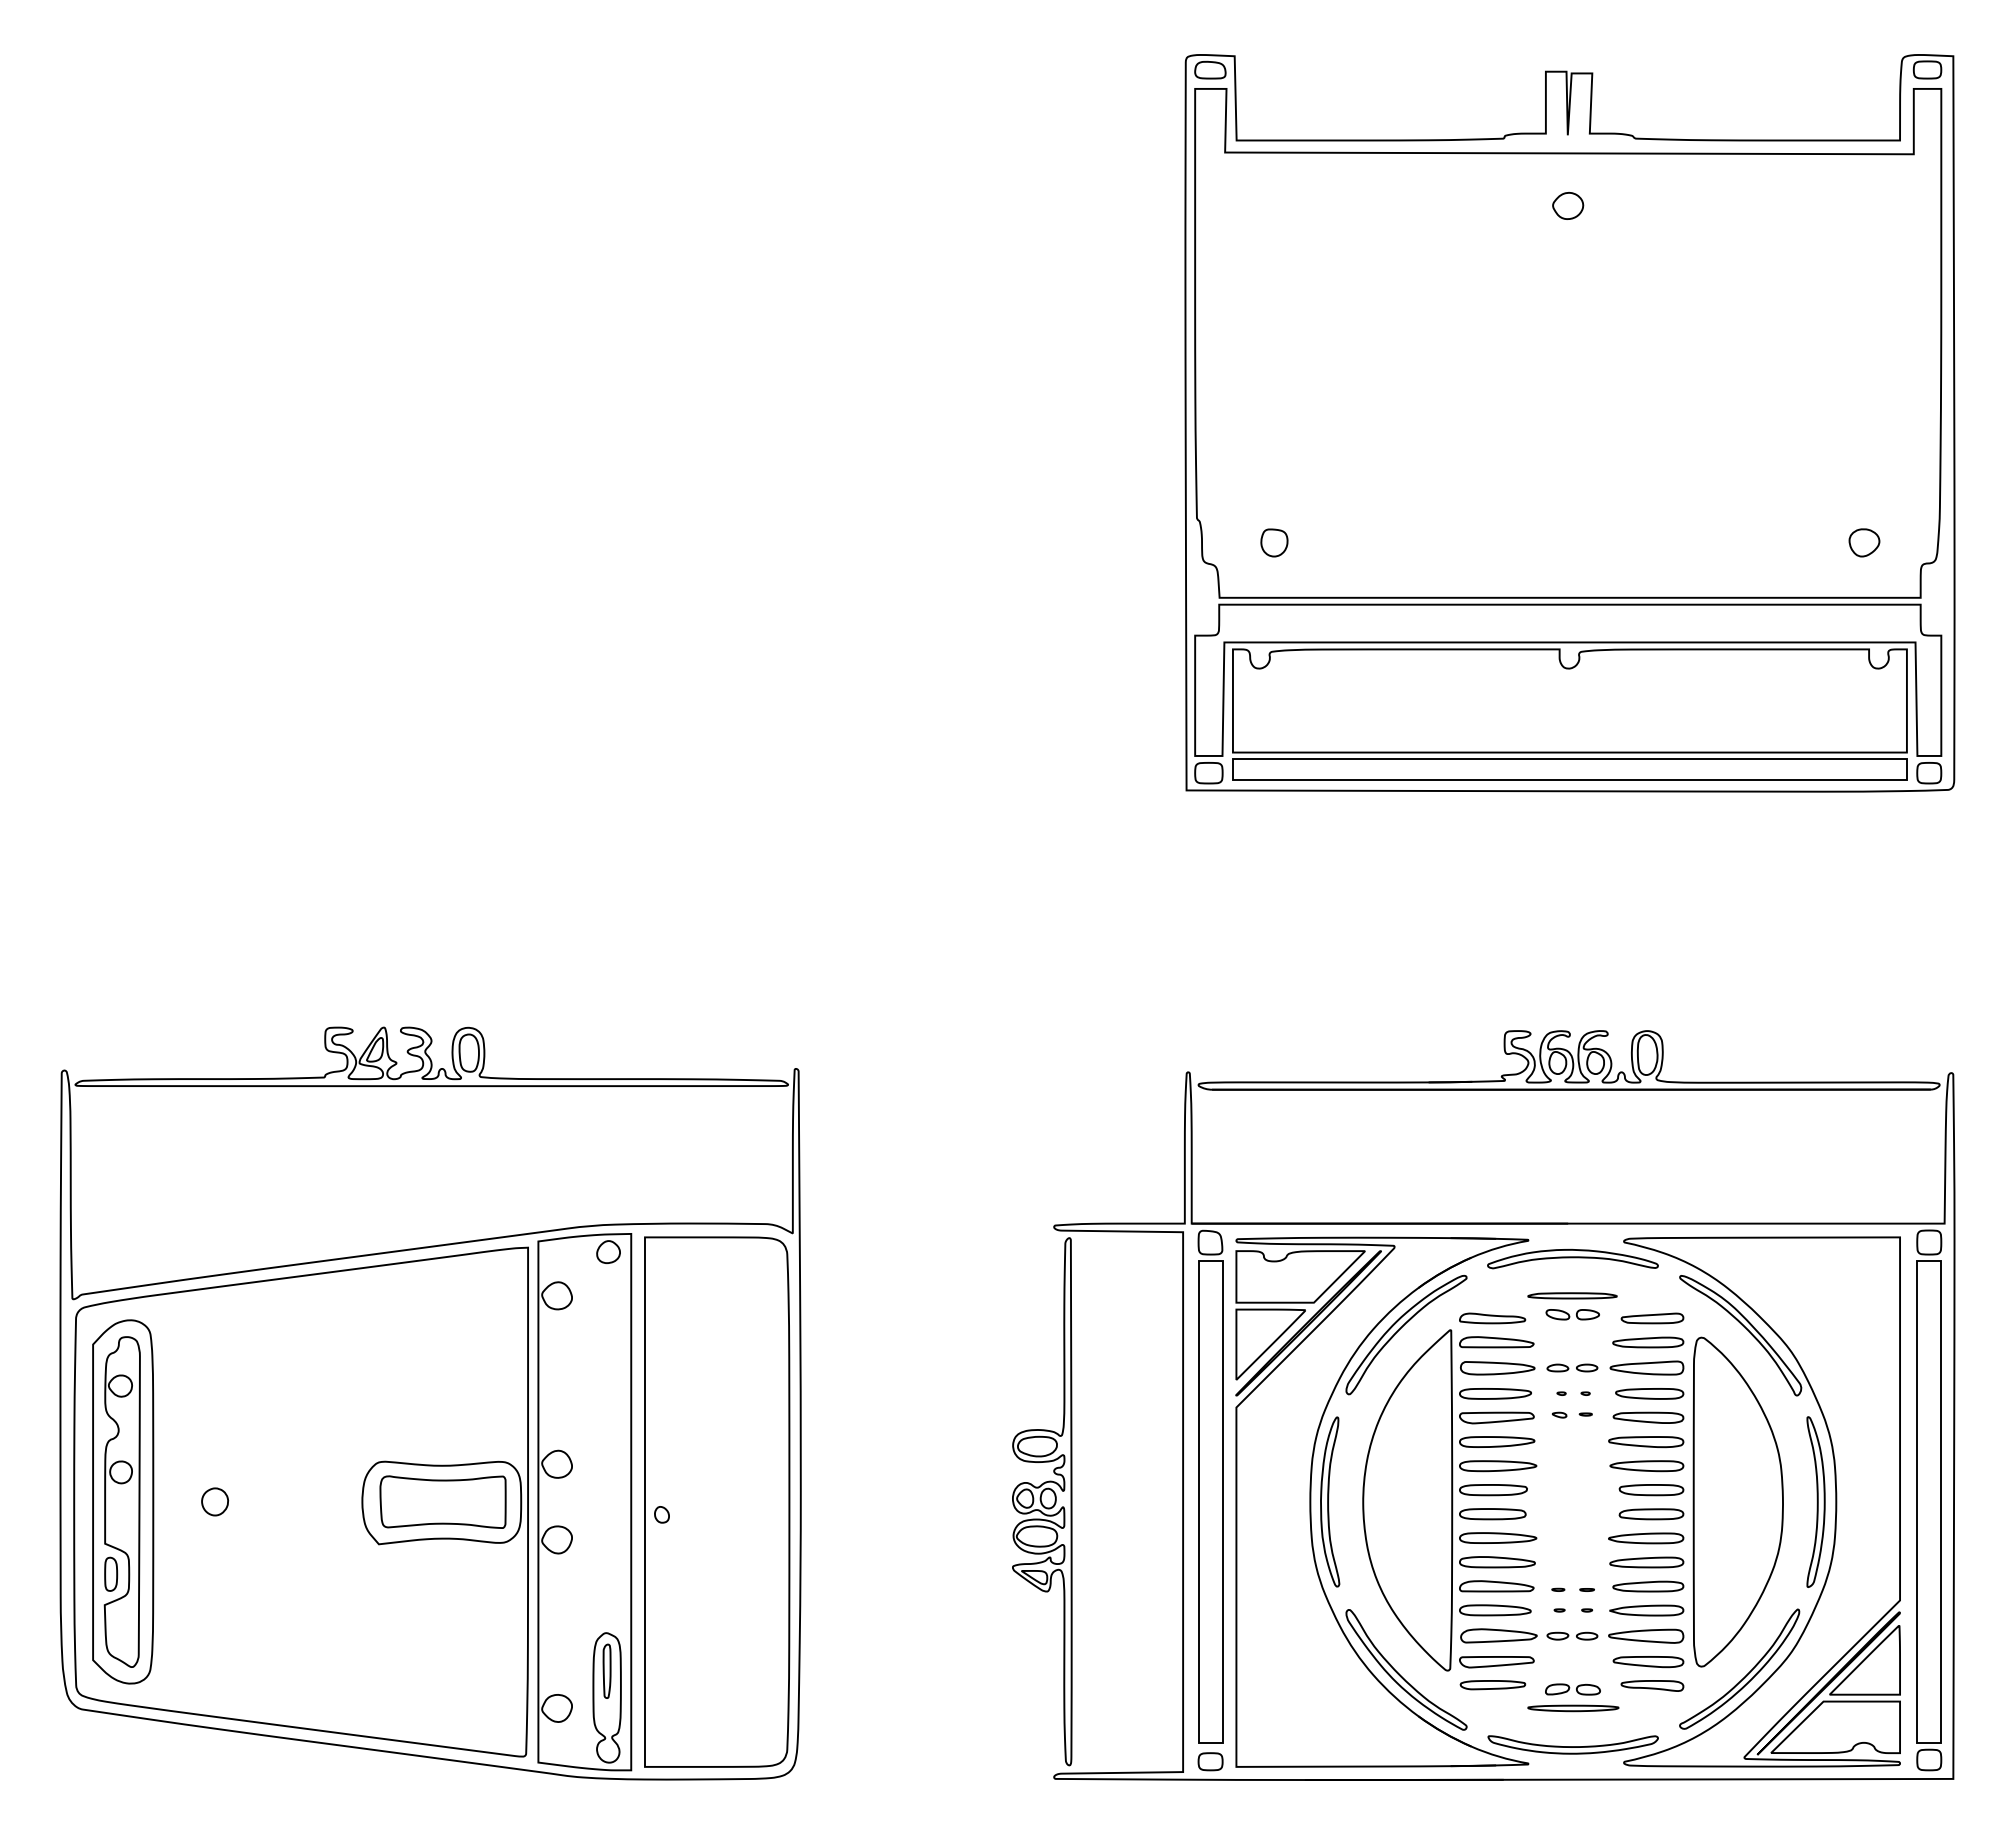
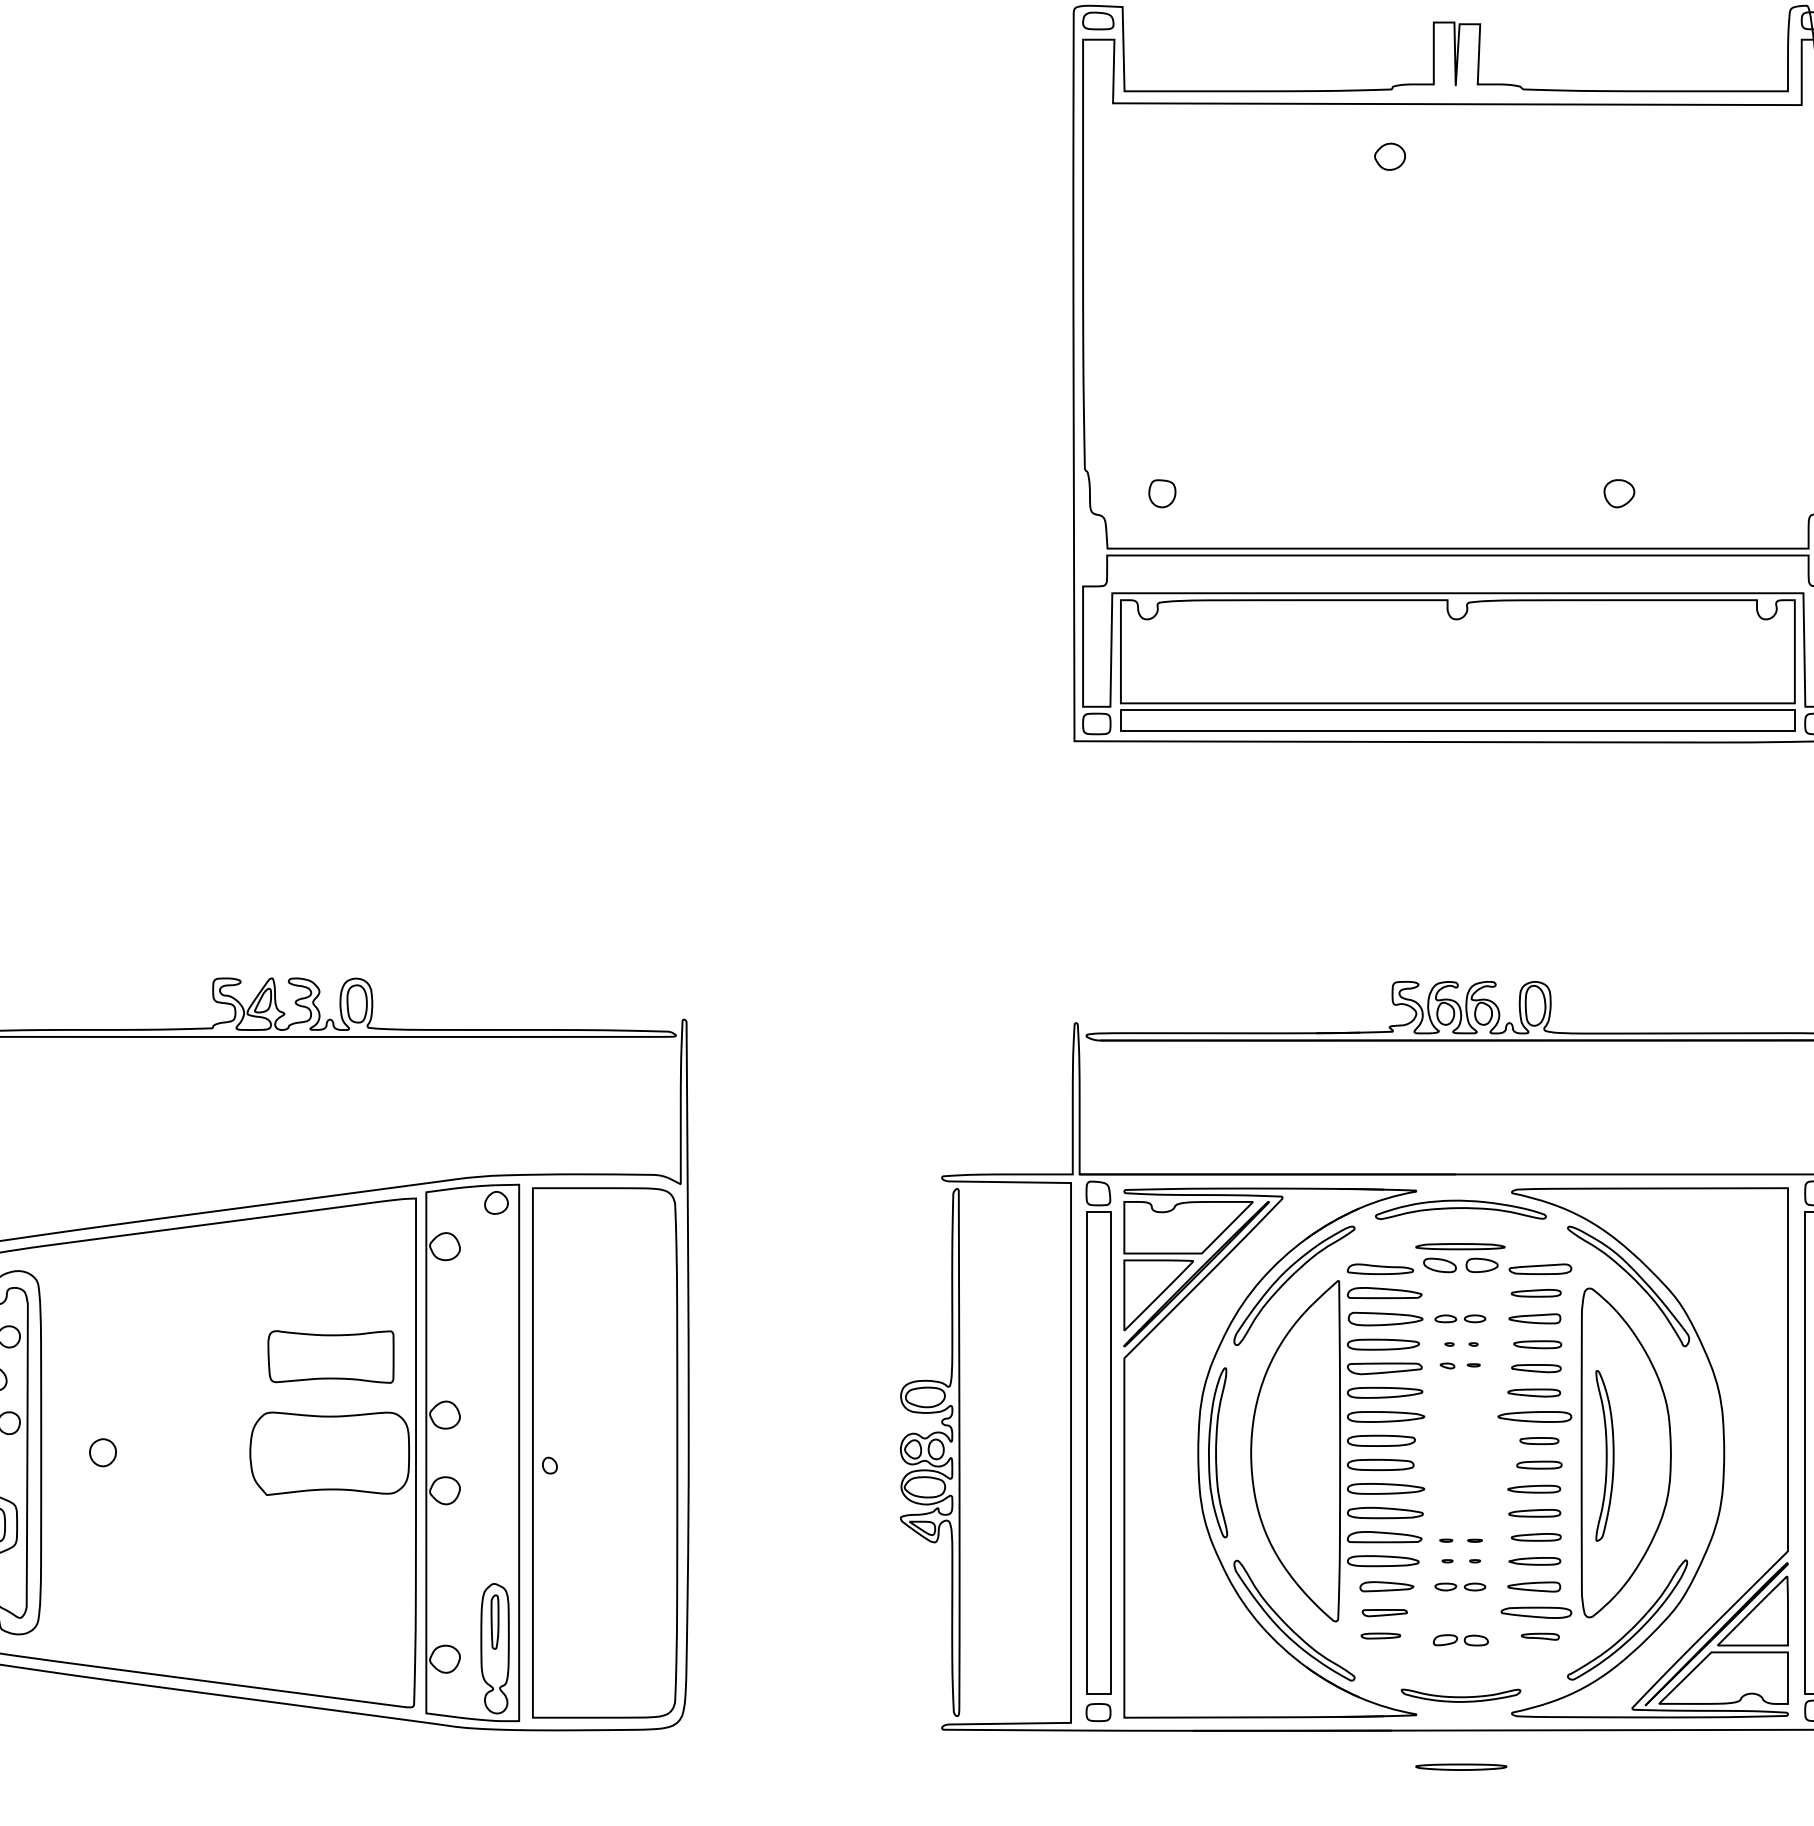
part: (1568, 205) -> (1390, 156), moved
part: (1864, 542) -> (1619, 493), moved
part: (1572, 1314) -> (1460, 1265), size x1.4
part: (1648, 1342) -> (1536, 1293), size x0.7
part: (1646, 1367) -> (1534, 1318), size x0.7
part: (1649, 1393) -> (1537, 1344), size x0.7
part: (1648, 1417) -> (1536, 1368), size x0.7
part: (1646, 1442) -> (1534, 1393), size x0.7
part: (1651, 1490) -> (1539, 1441), size x0.6
part: (442, 1501) -> (330, 1356), moved
part: (1815, 1501) -> (1604, 1455), moved
part: (1651, 1514) -> (1539, 1465), size x0.7
part: (1646, 1538) -> (1534, 1489), size x0.7
part: (1646, 1562) -> (1534, 1513), size x0.7
part: (1648, 1586) -> (1536, 1537), size x0.7
part: (1646, 1610) -> (1534, 1561), size x0.7
part: (1498, 1635) -> (1386, 1586), size x0.7
part: (1646, 1635) -> (1534, 1586), size x0.7
part: (1496, 1662) -> (1384, 1613), size x0.6
part: (1492, 1685) -> (1380, 1636), size x0.6
part: (1652, 1685) -> (1540, 1636), size x0.6
part: (1573, 1708) -> (1461, 1767), moved
part: (1572, 1744) -> (1460, 1695), size x0.7

